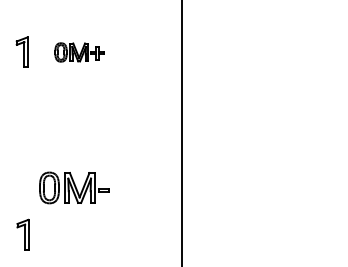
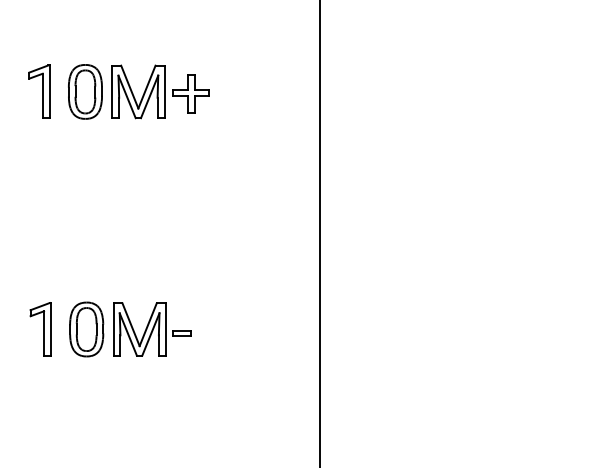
part: (79, 52) -> (139, 91), size x1.67
part: (22, 234) -> (39, 328), moved

